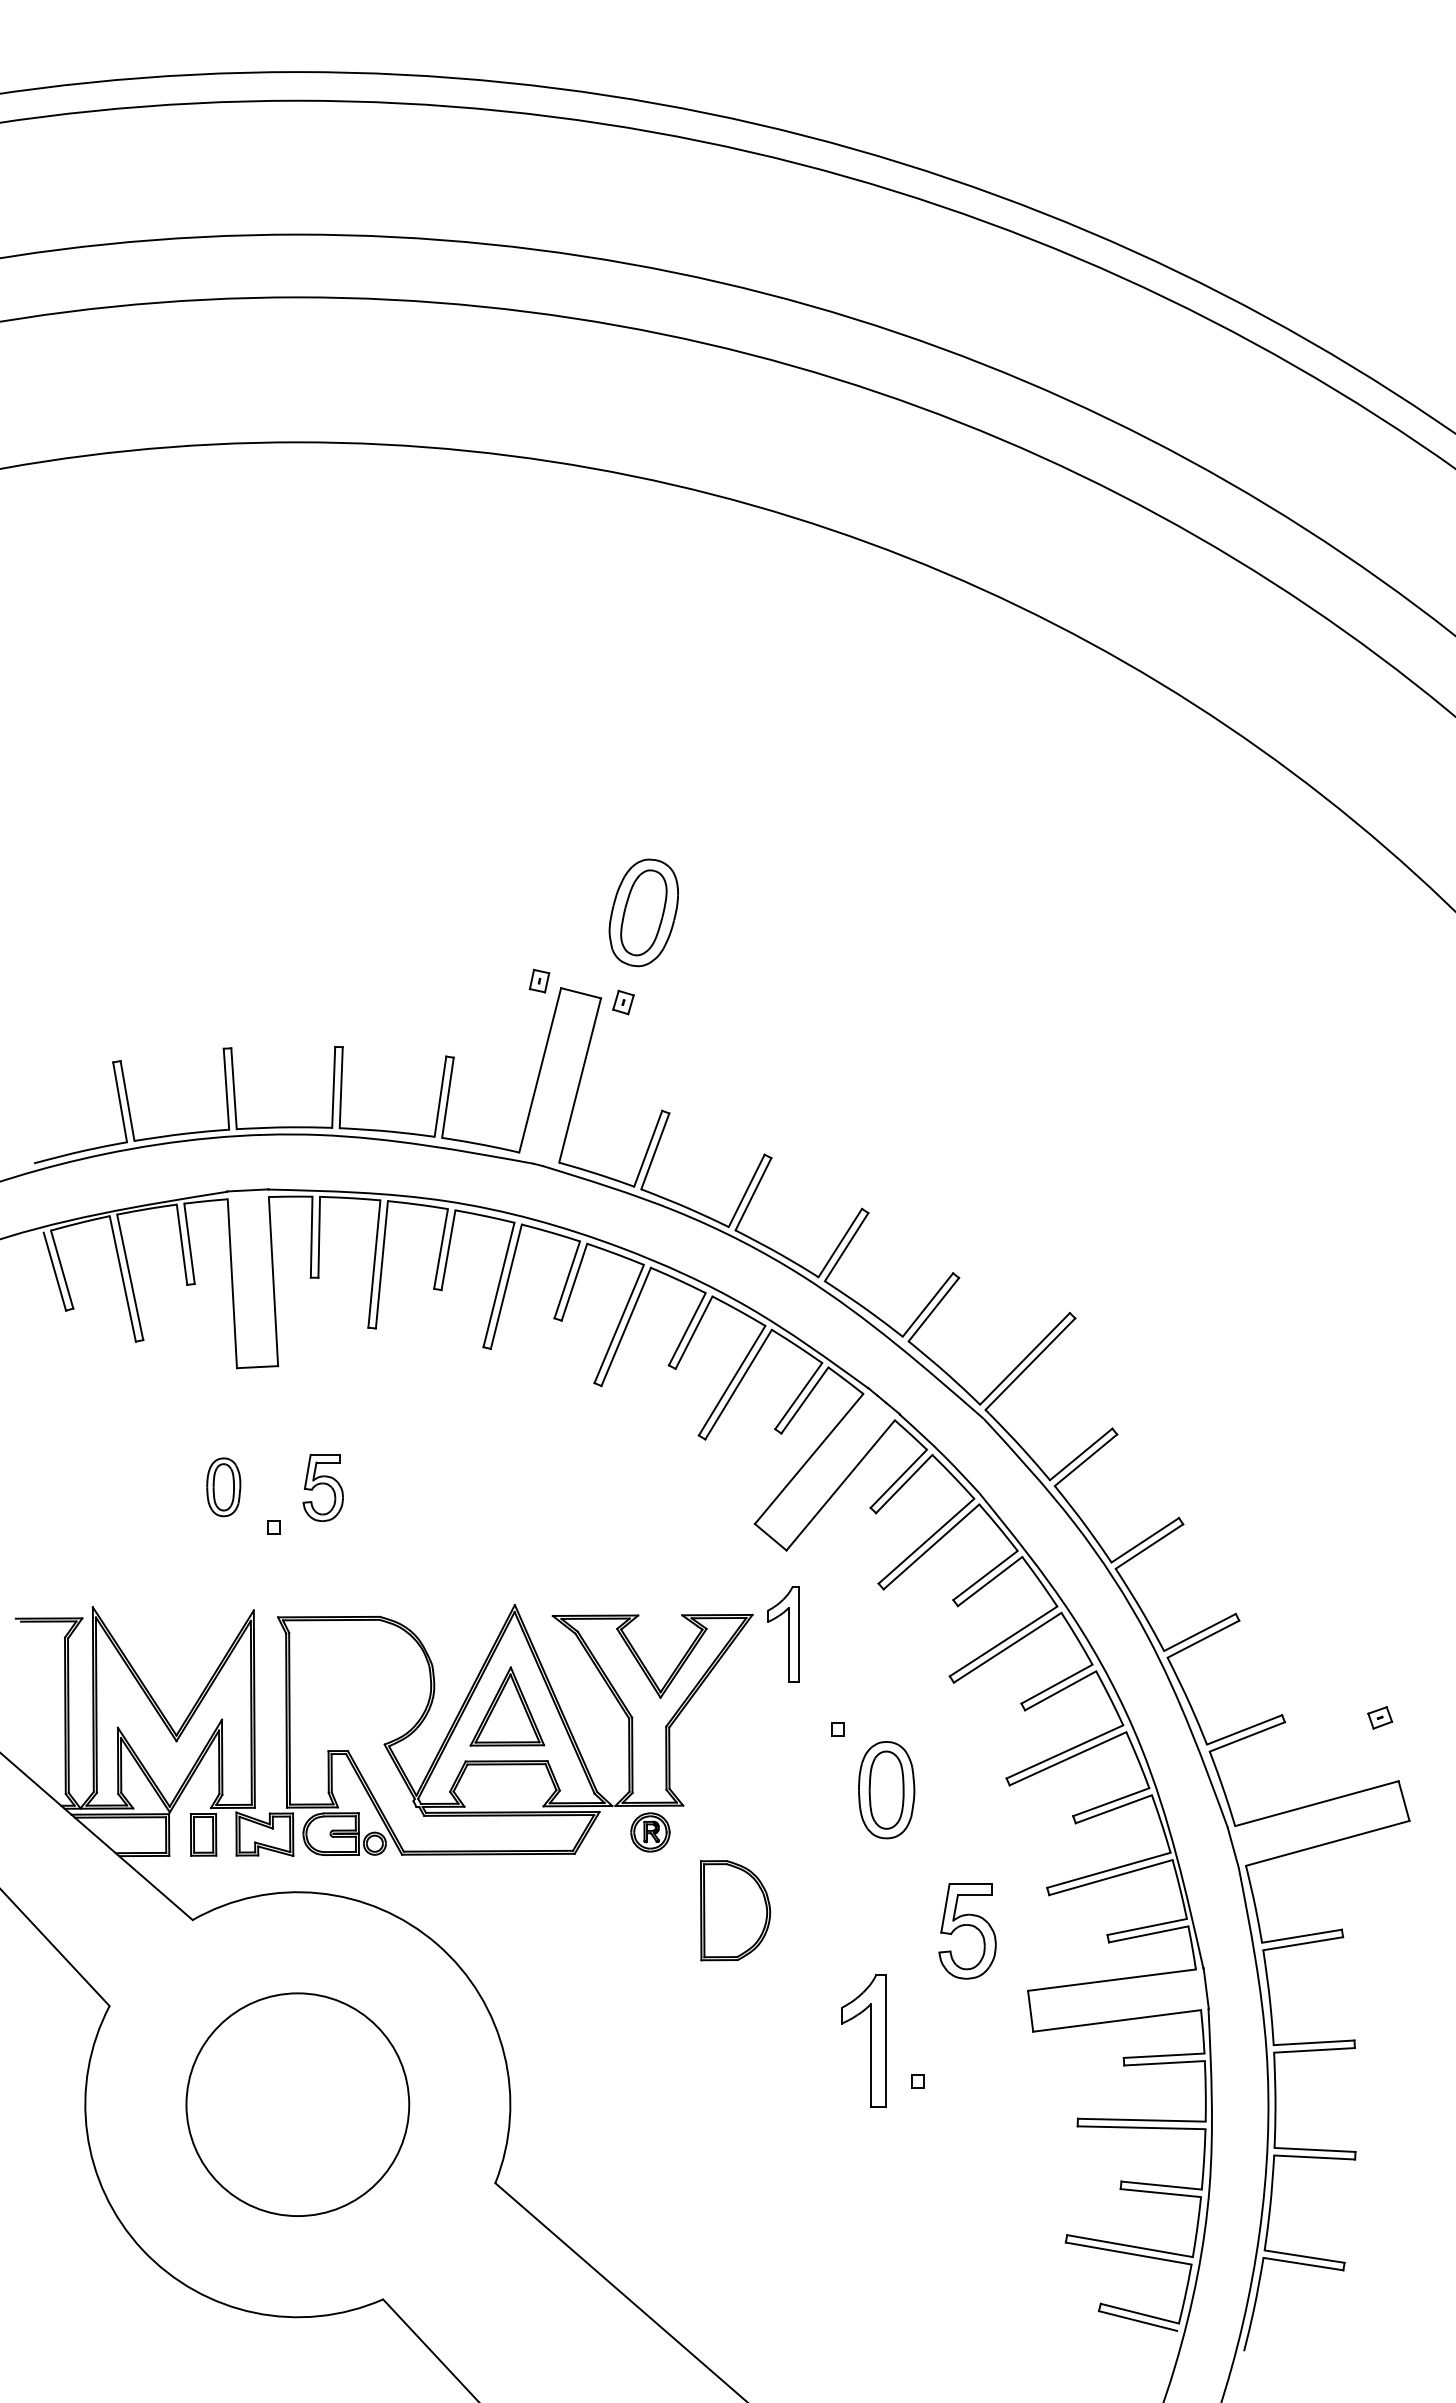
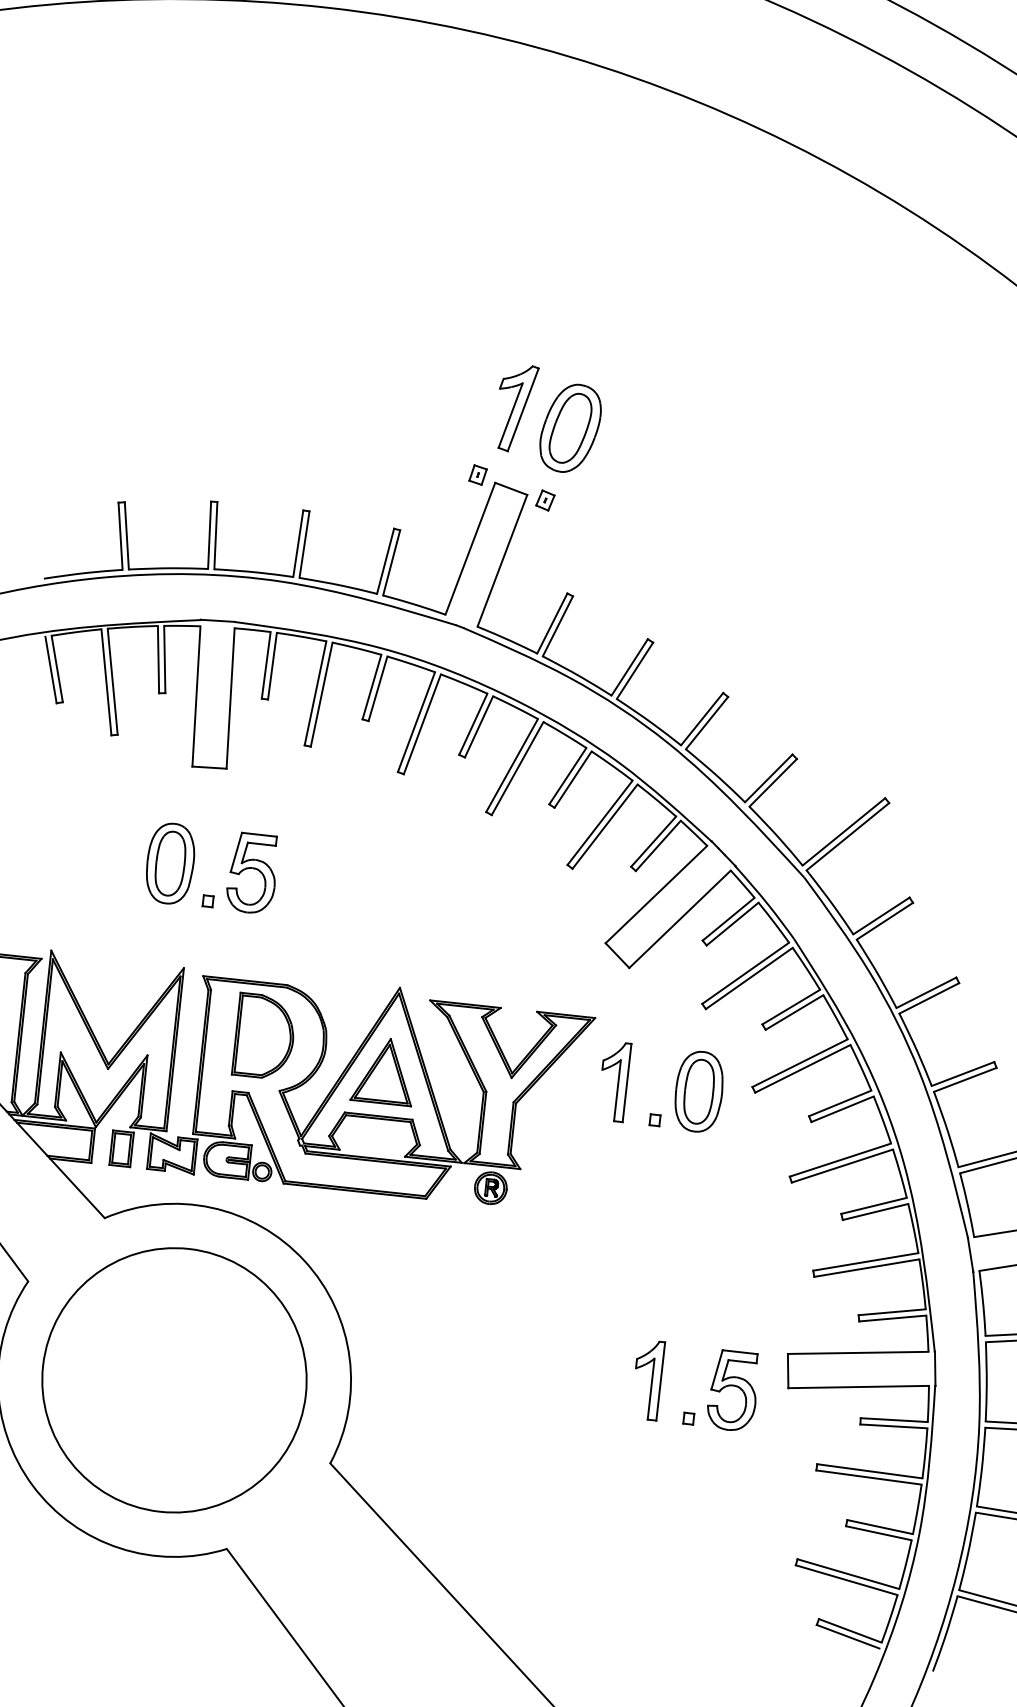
part: (575, 895) -> (515, 407), added
part: (223, 1487) -> (170, 863), size x1.67
part: (323, 1487) -> (252, 873), size x1.43
part: (783, 1634) -> (614, 1081), moved
part: (886, 1790) -> (698, 1092), moved
part: (735, 1910) -> (264, 1036), moved
part: (967, 1931) -> (733, 1390), moved
part: (863, 2040) -> (647, 1379), size x0.71
circle: (297, 2104) -> (174, 1380), size x1.43

